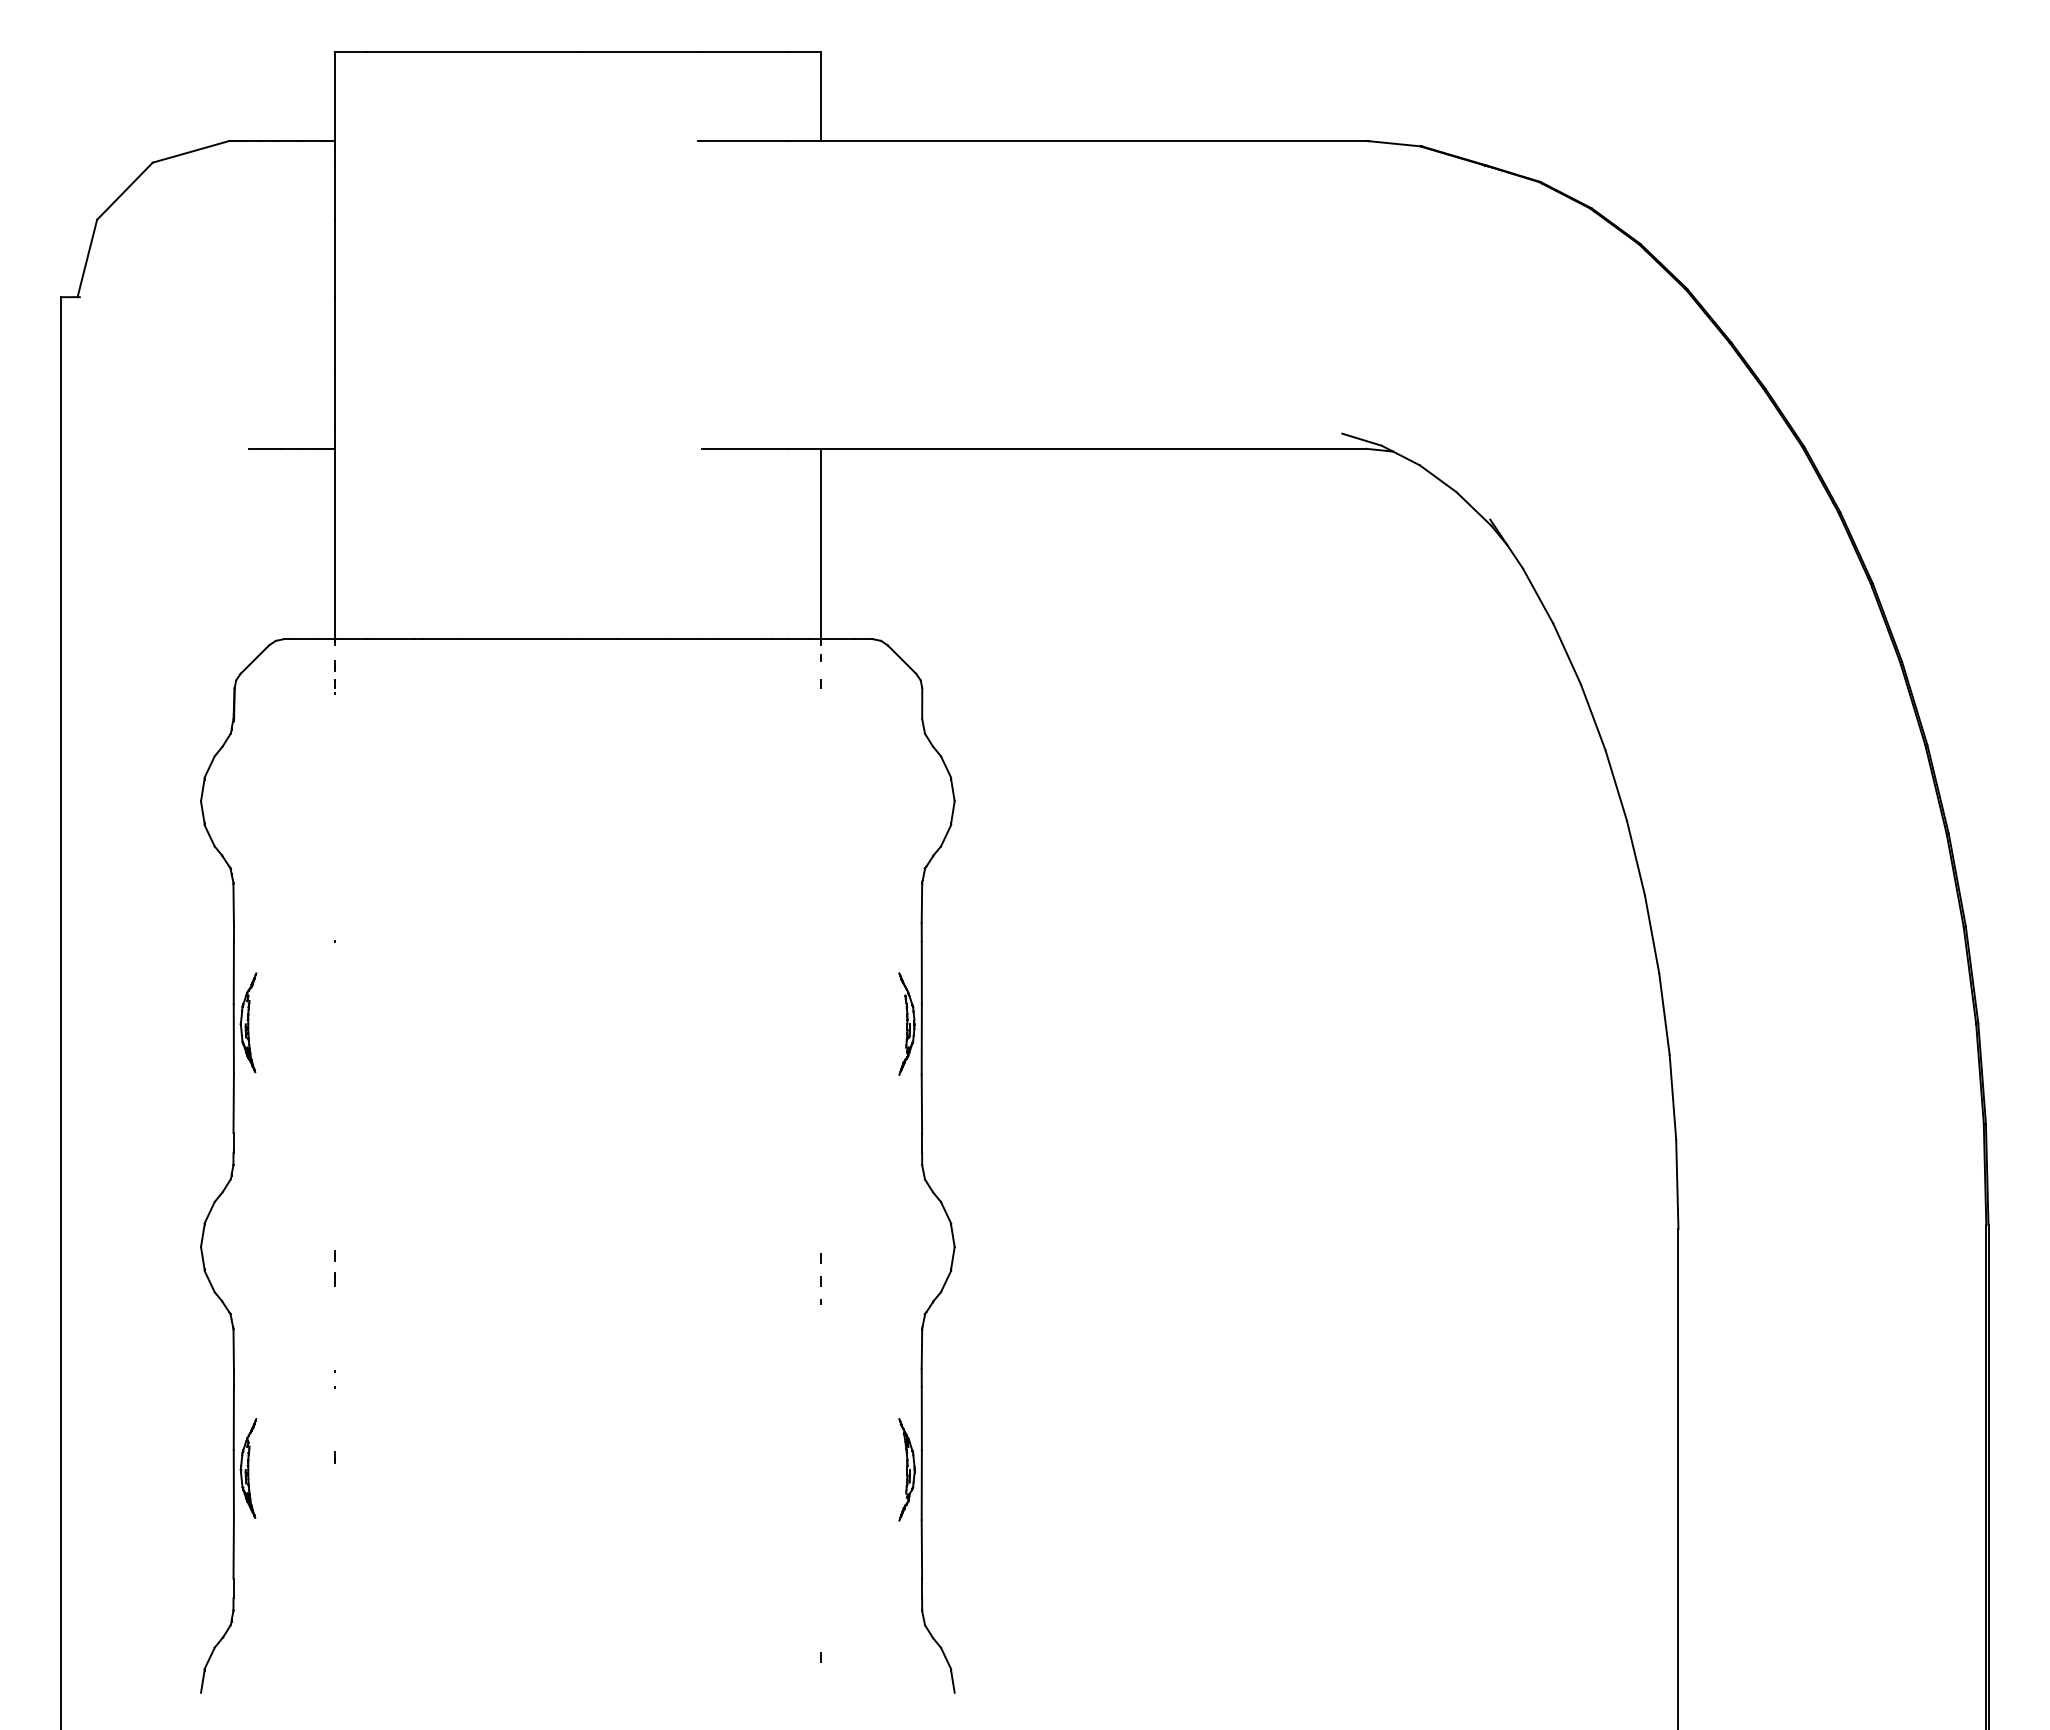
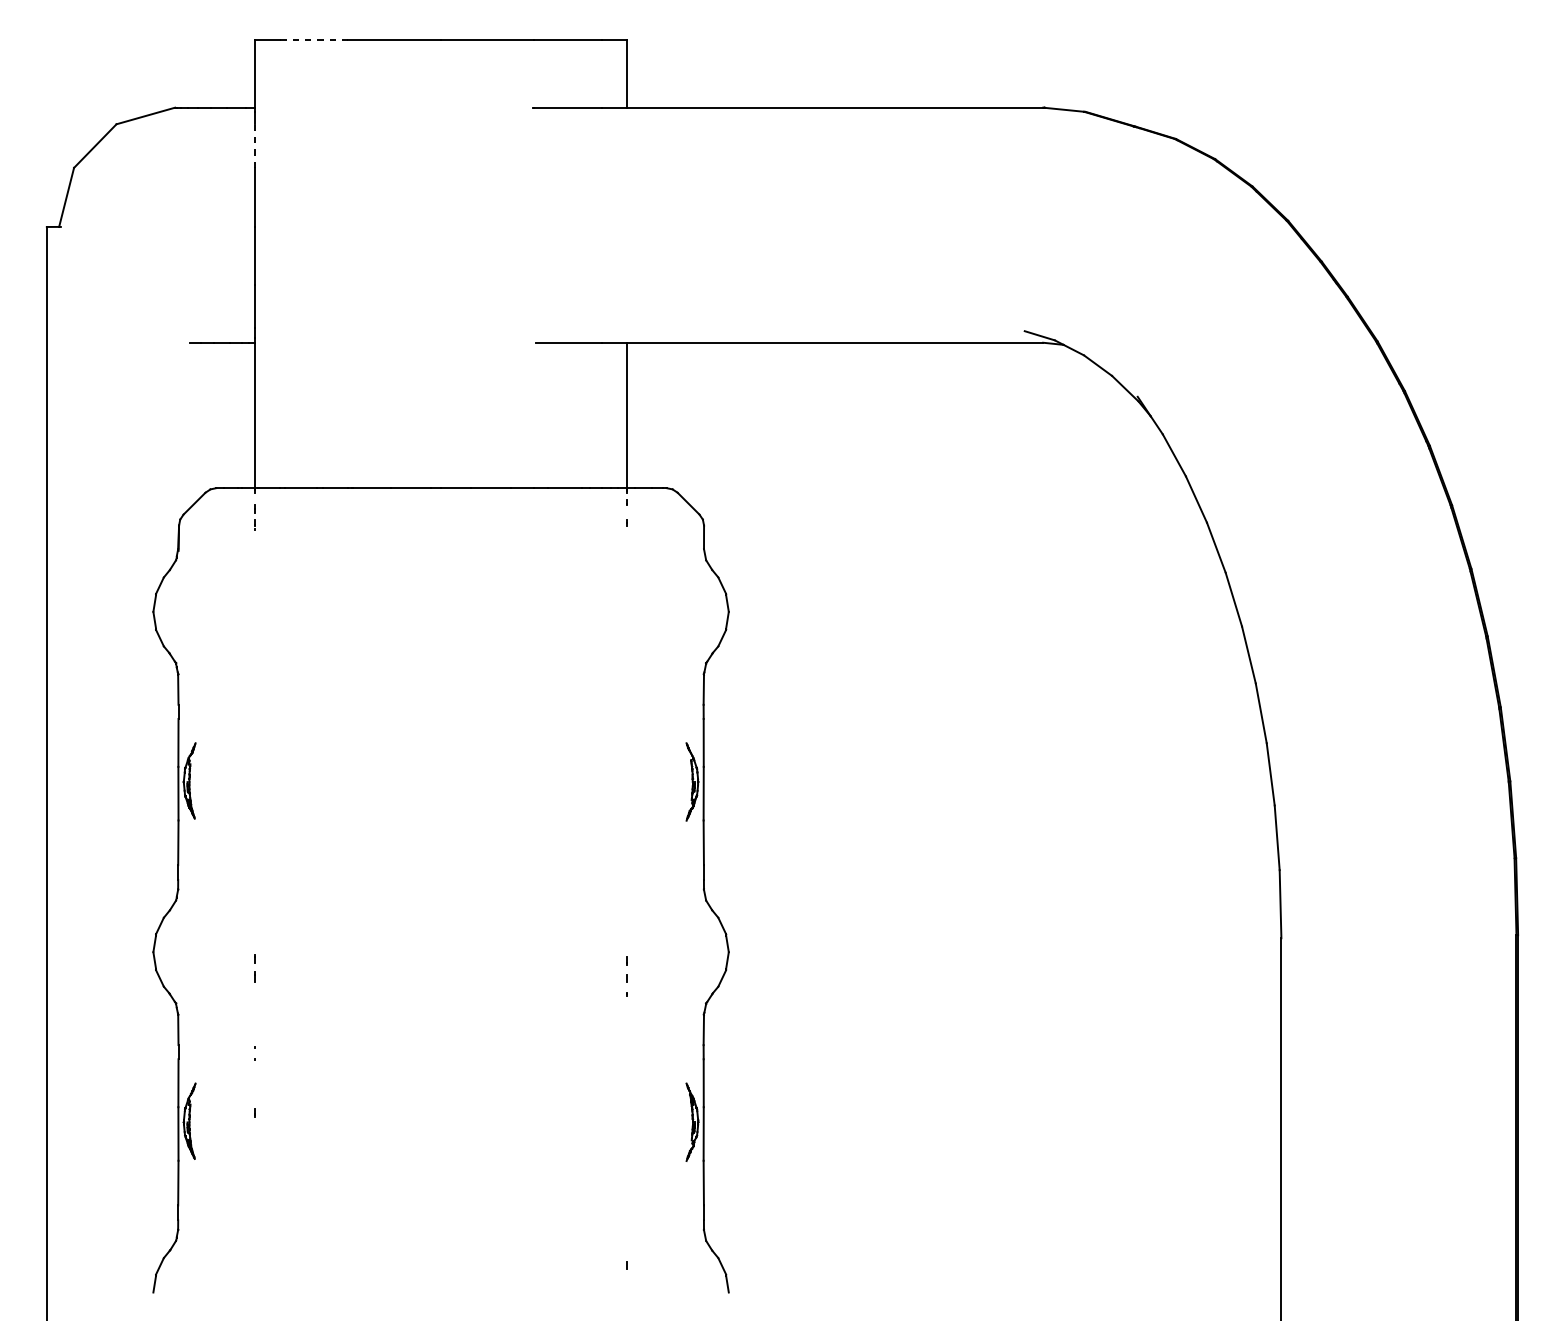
line: (412, 51) -> (314, 39), solid -> dashed
line: (334, 191) -> (255, 146), solid -> dashed

